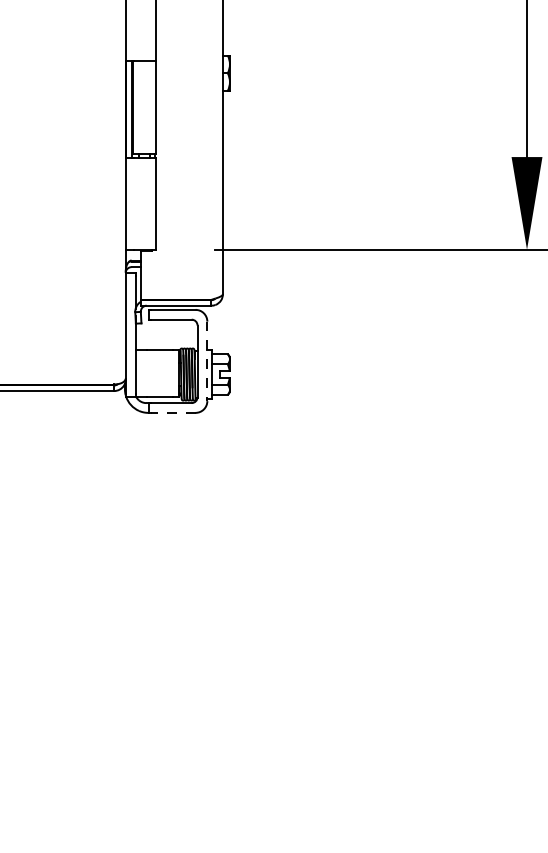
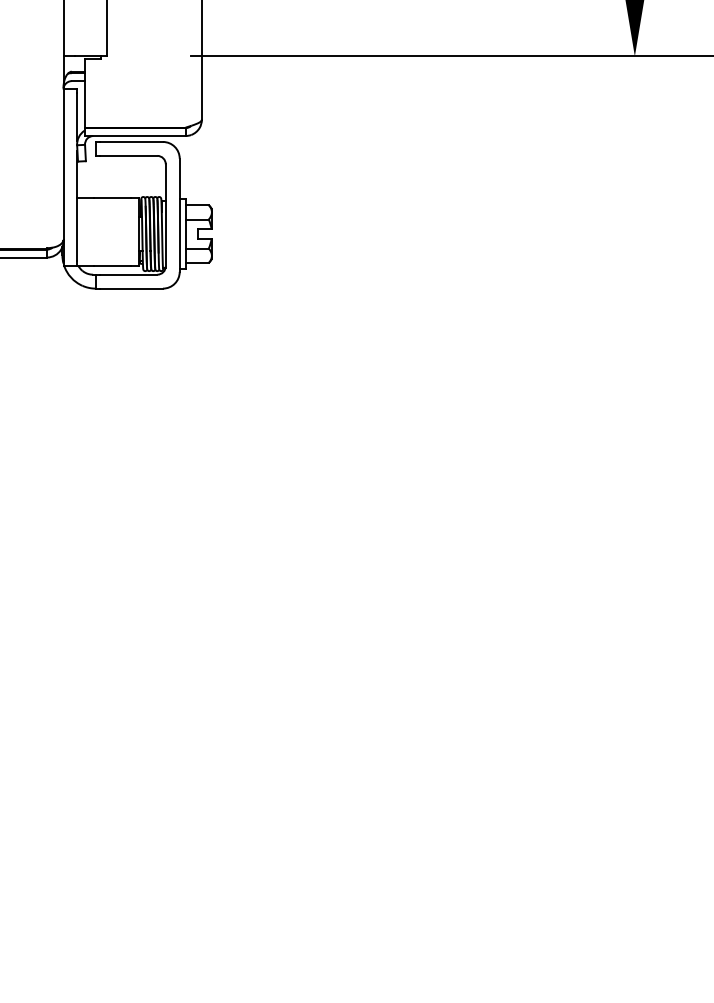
line: (207, 361) -> (179, 215), dashed -> solid
line: (172, 412) -> (130, 288), dashed -> solid

